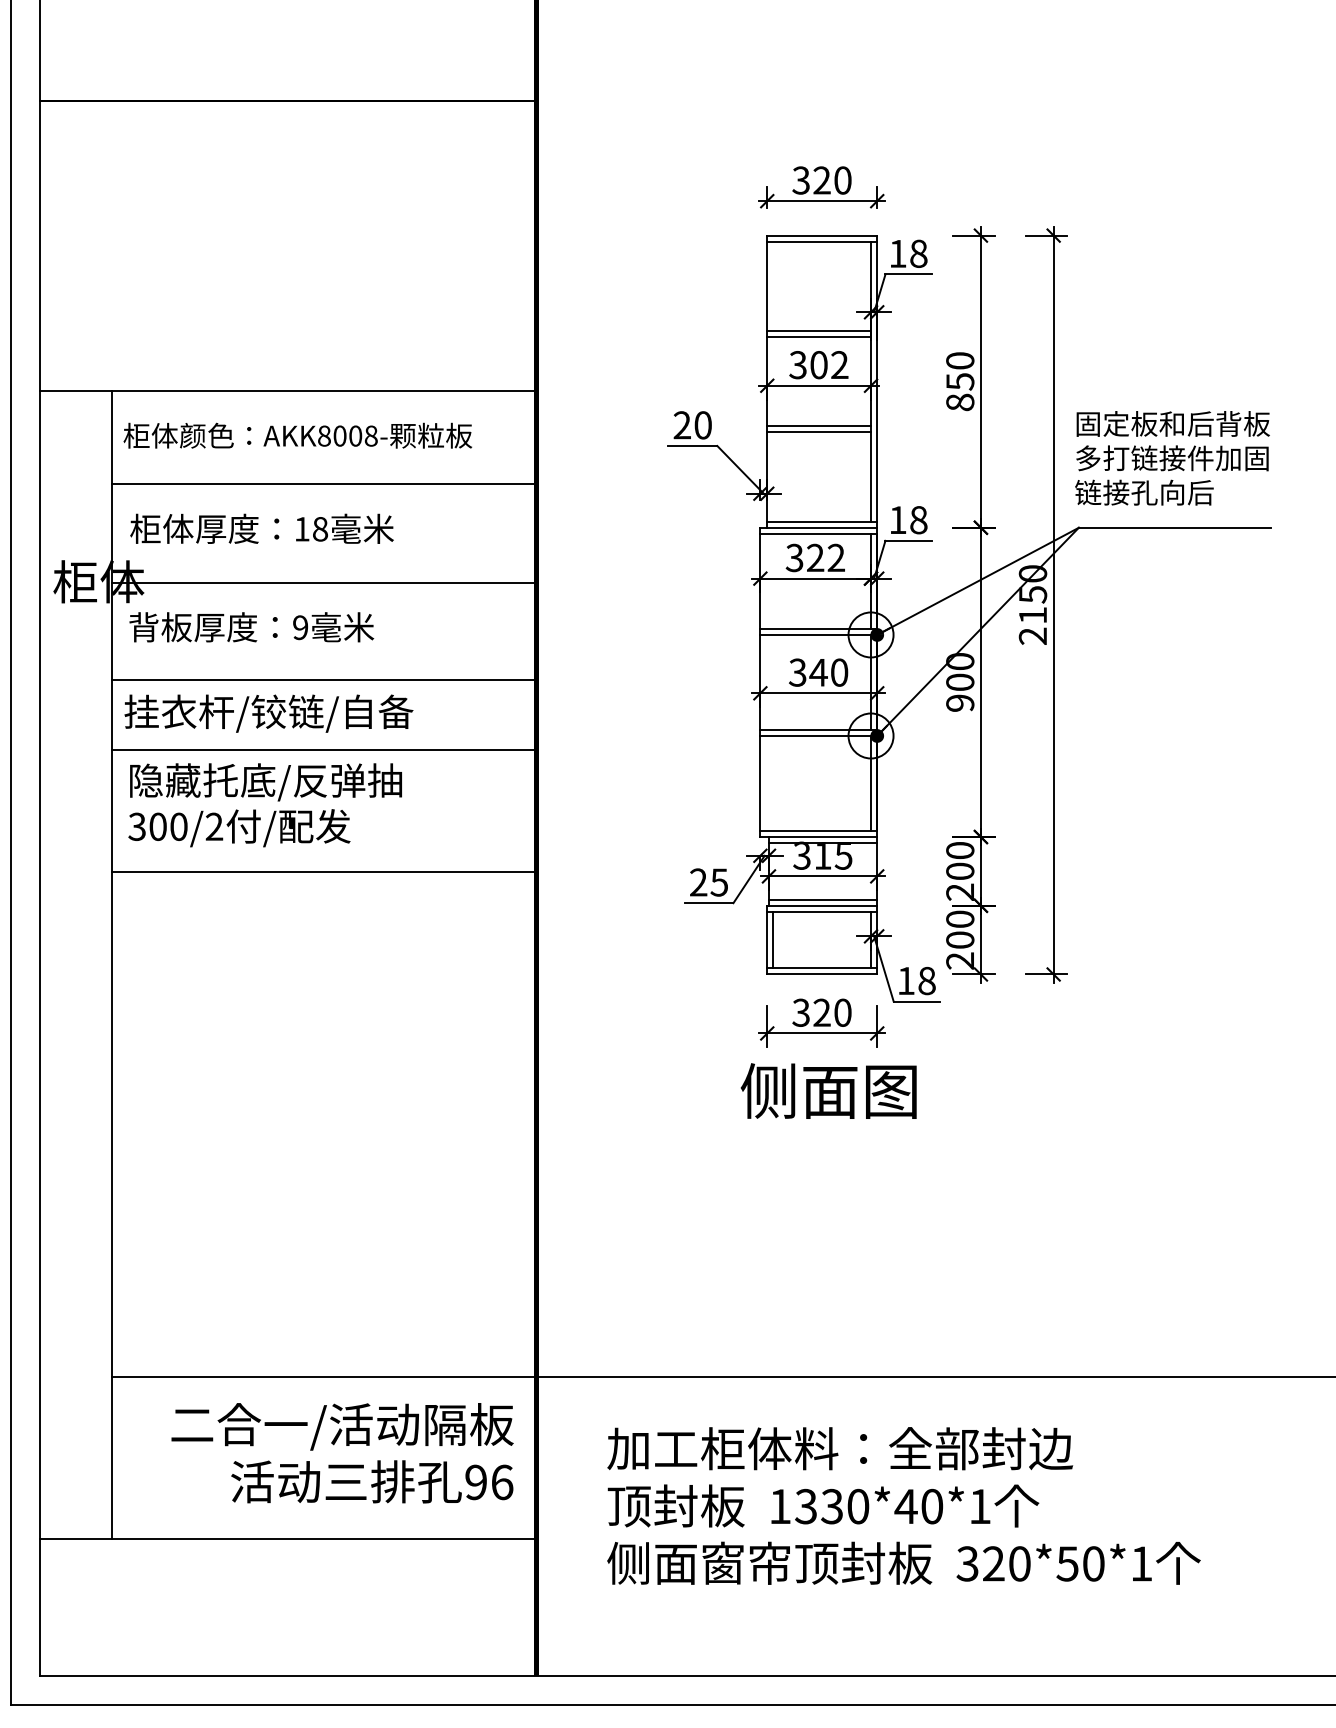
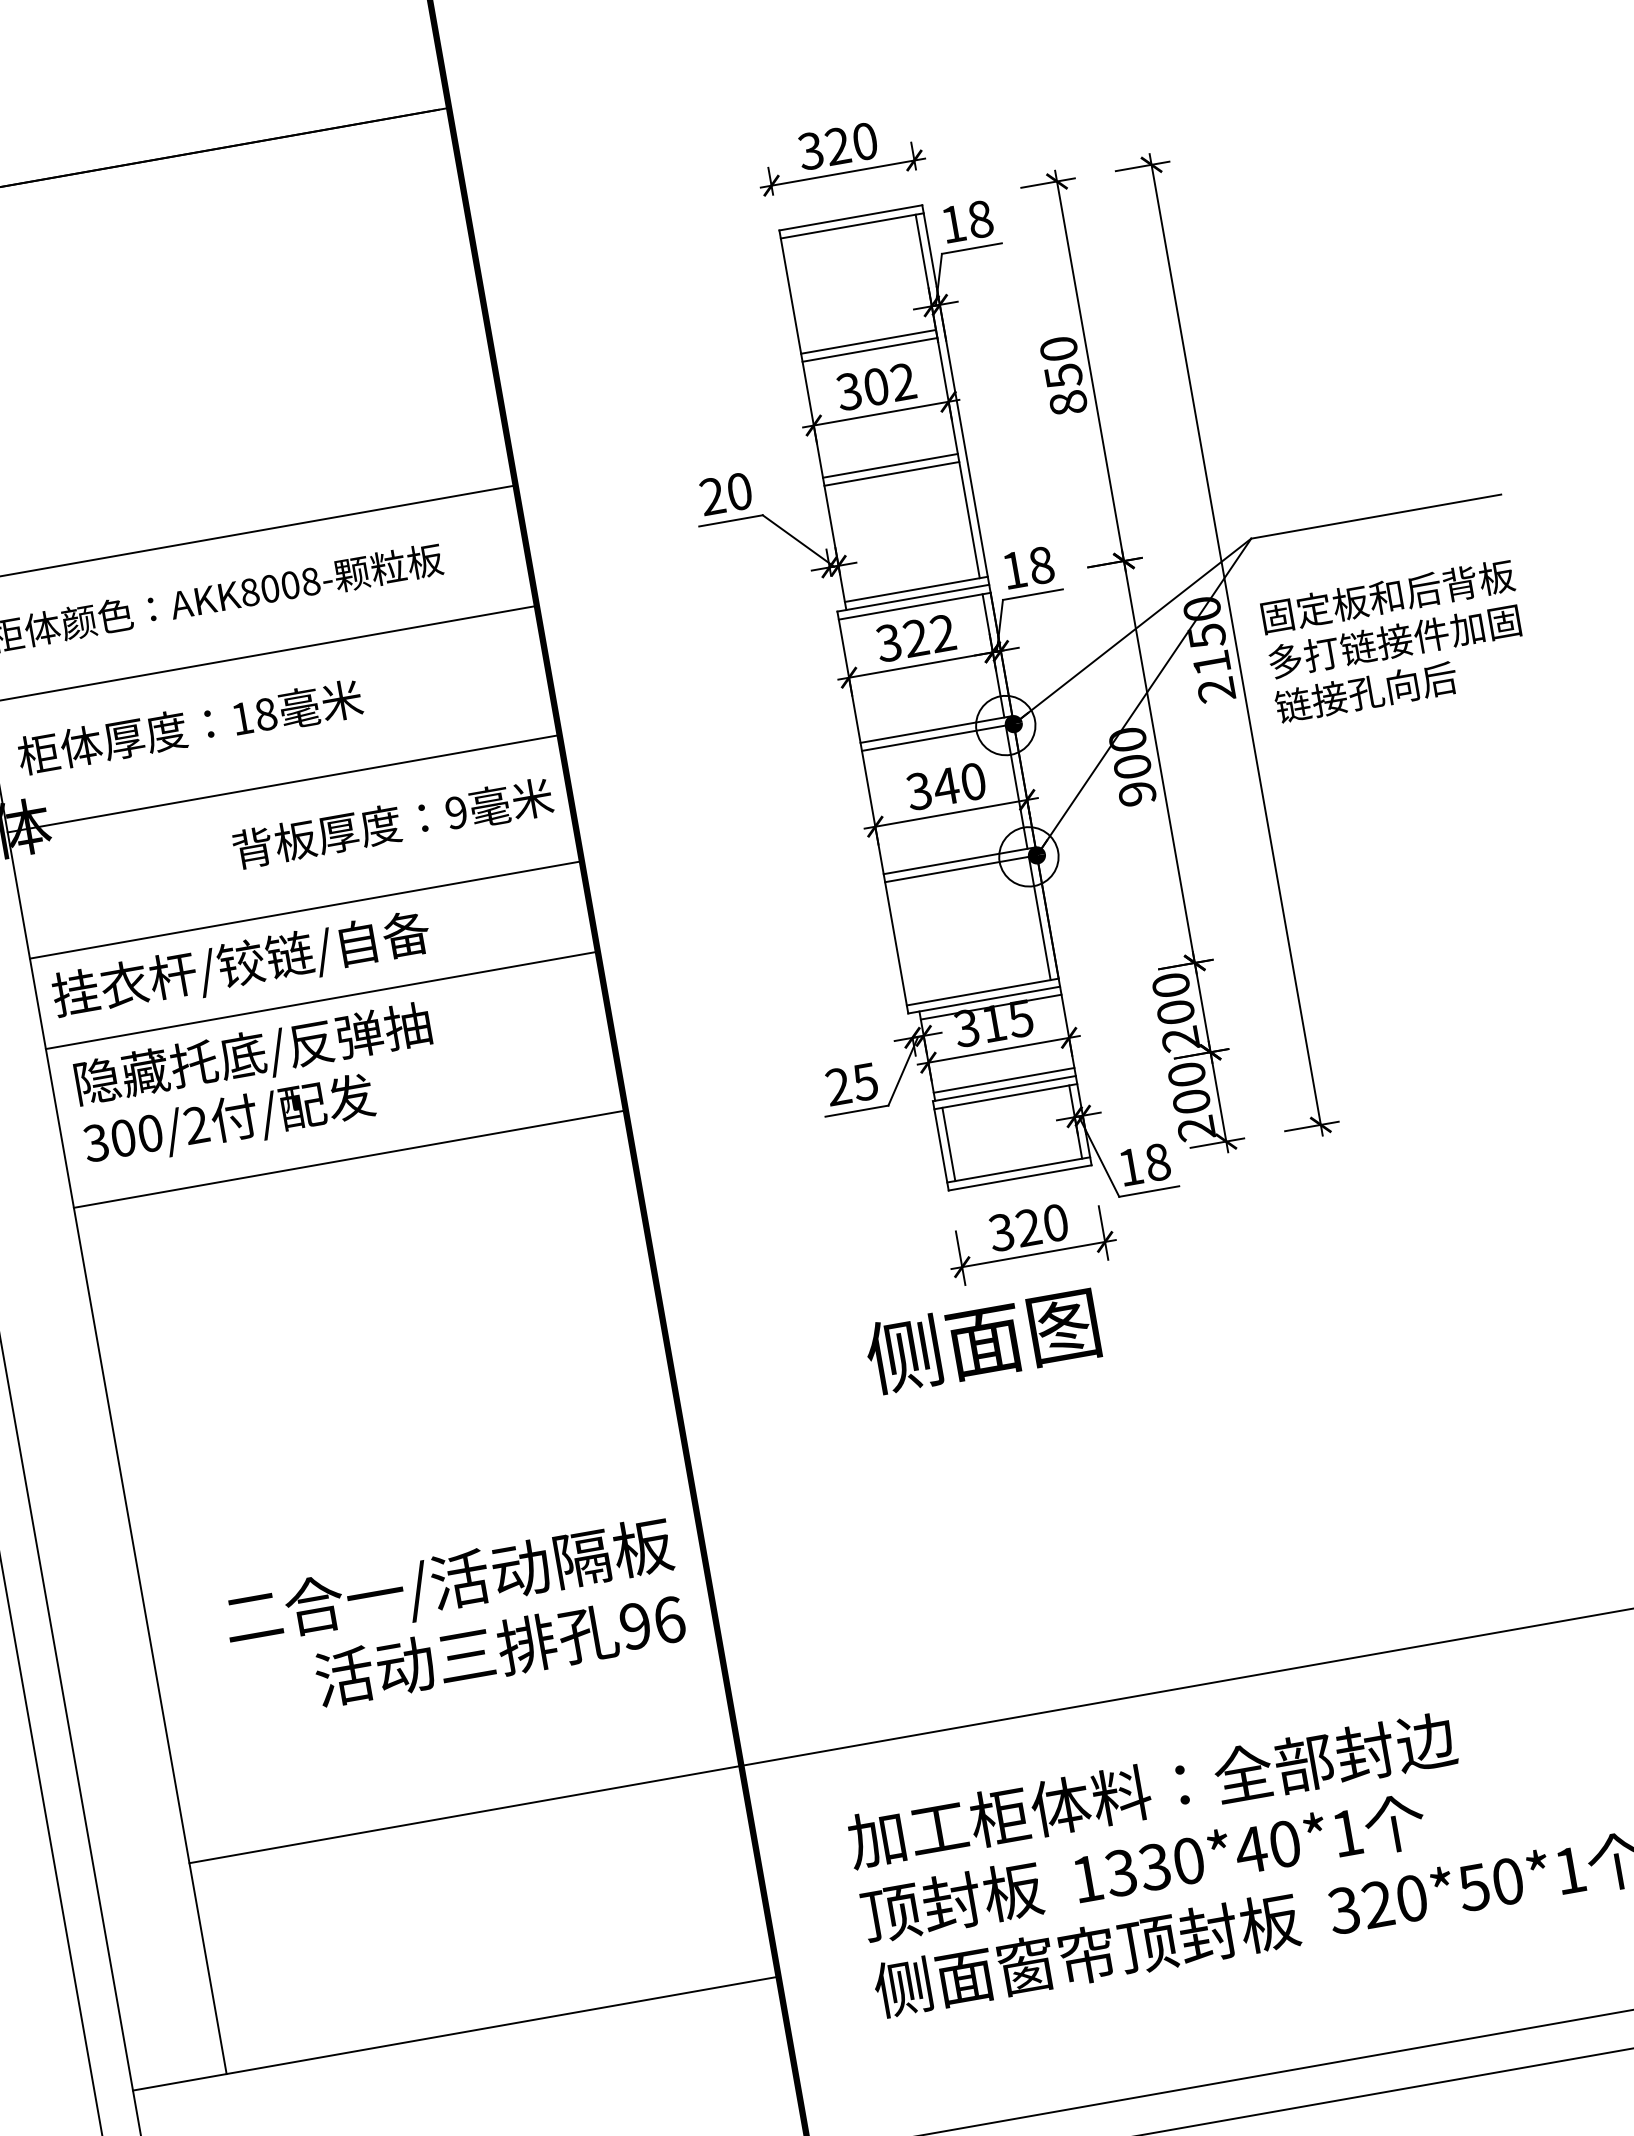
text: (1172, 458) -> (1394, 641), moved
text: (251, 627) -> (392, 823), moved
text: (828, 1090) -> (982, 1340), moved
text: (342, 1453) -> (455, 1619), moved

